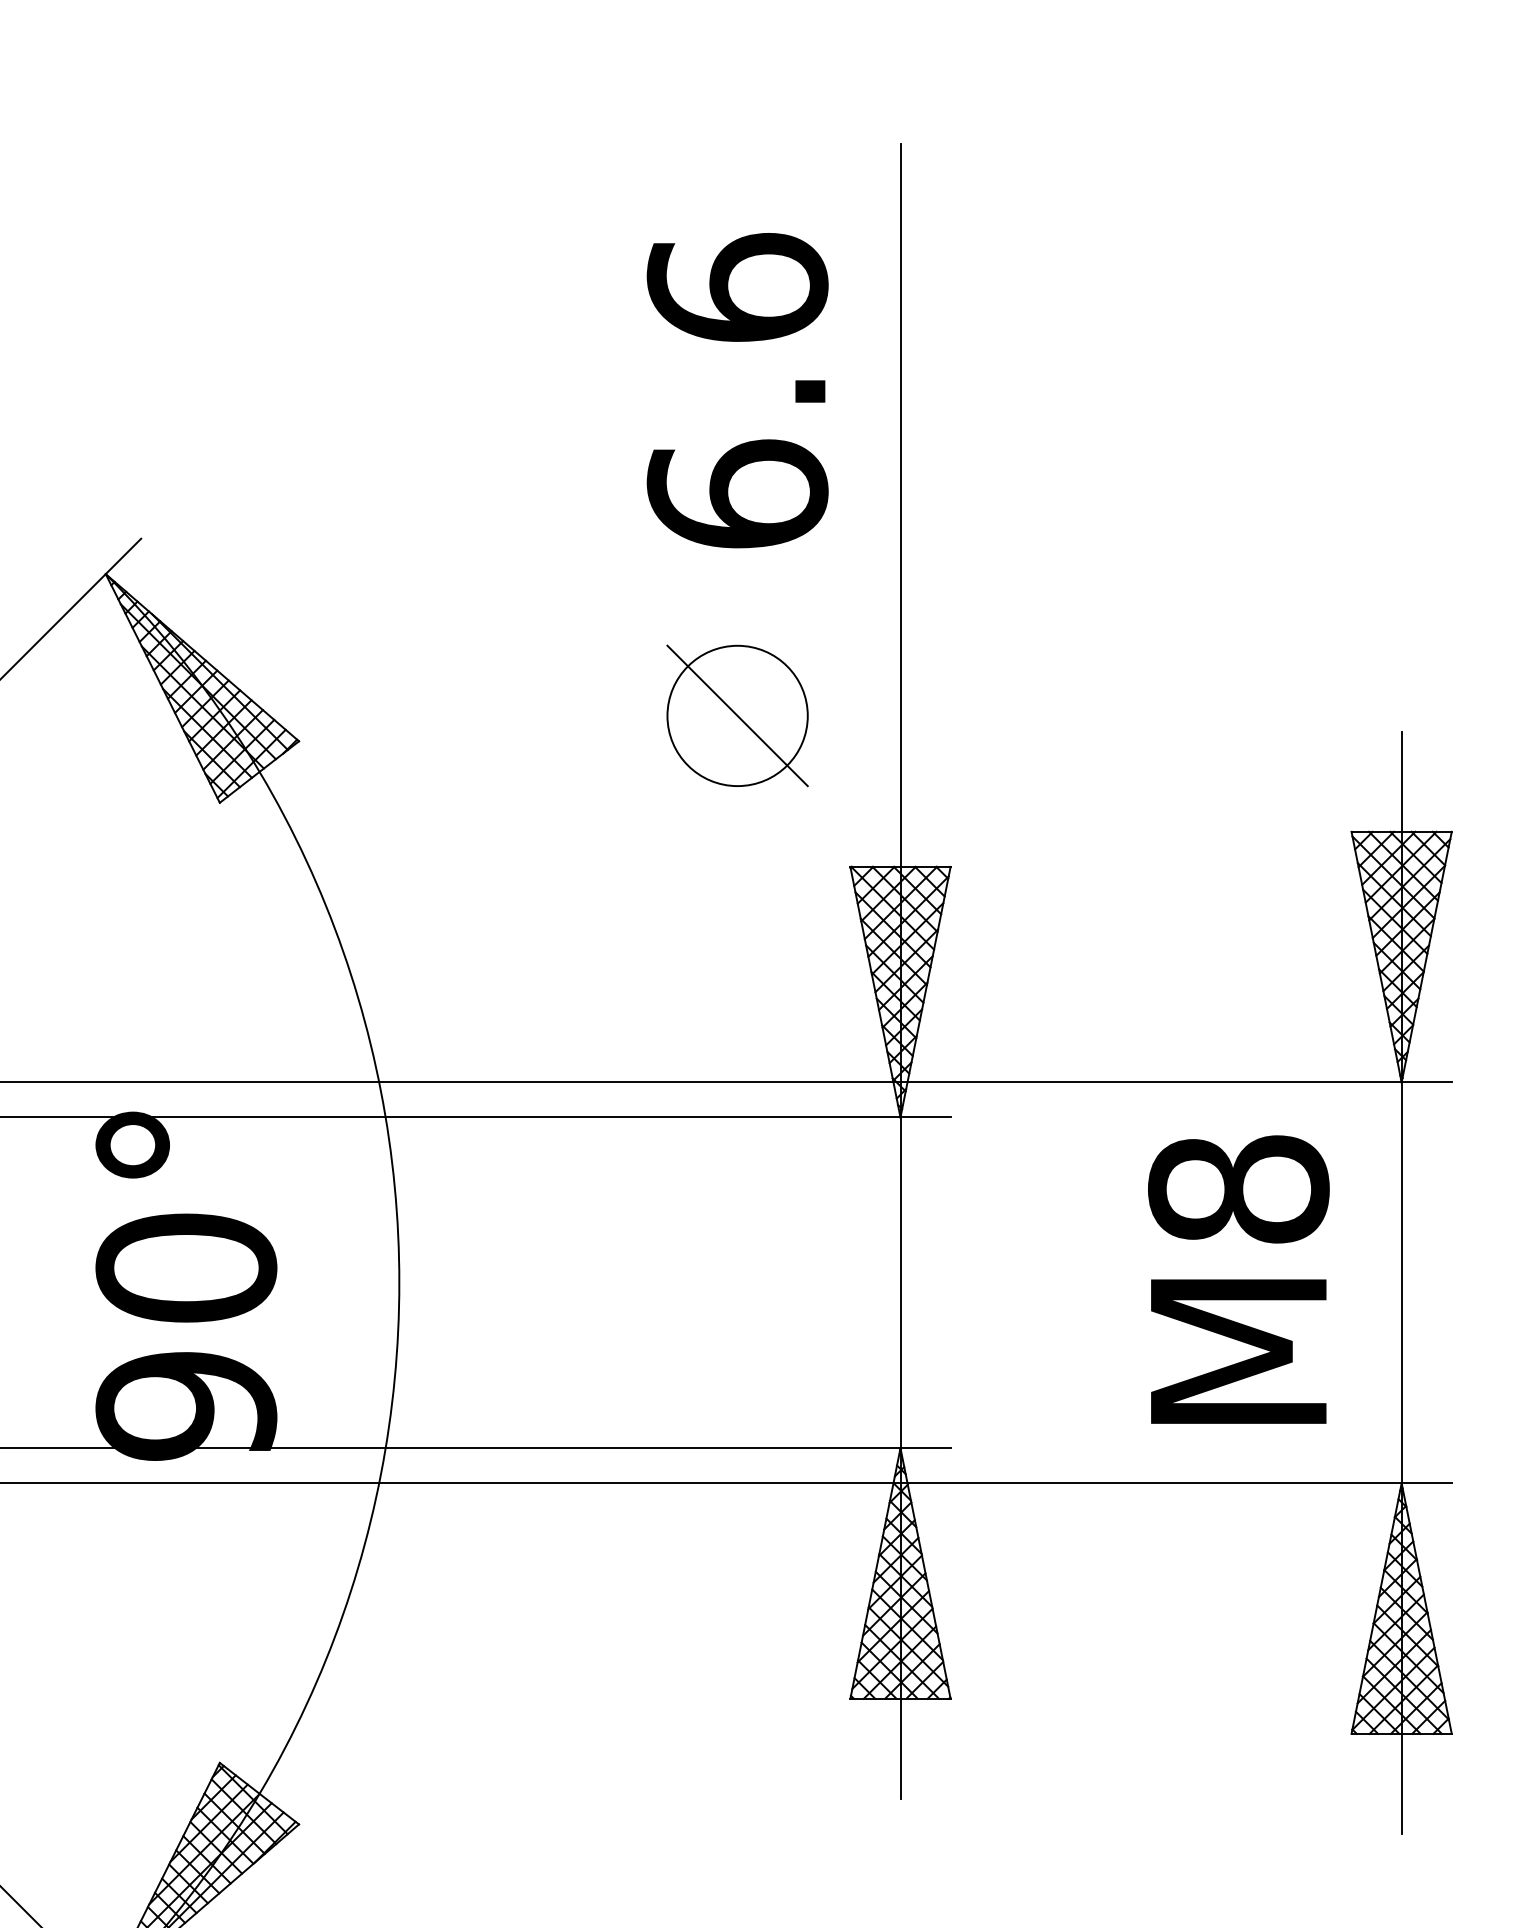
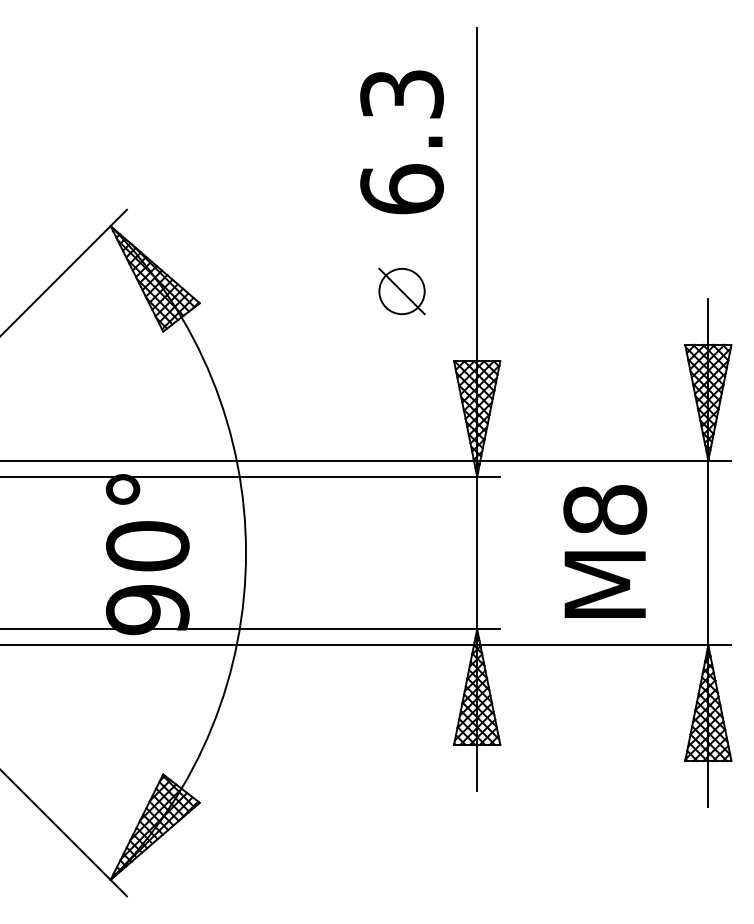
text: (736, 286) -> (401, 93), 6.6 -> 6.3
part: (736, 715) -> (401, 291), size x0.7
text: (1239, 1279) -> (605, 551), moved

